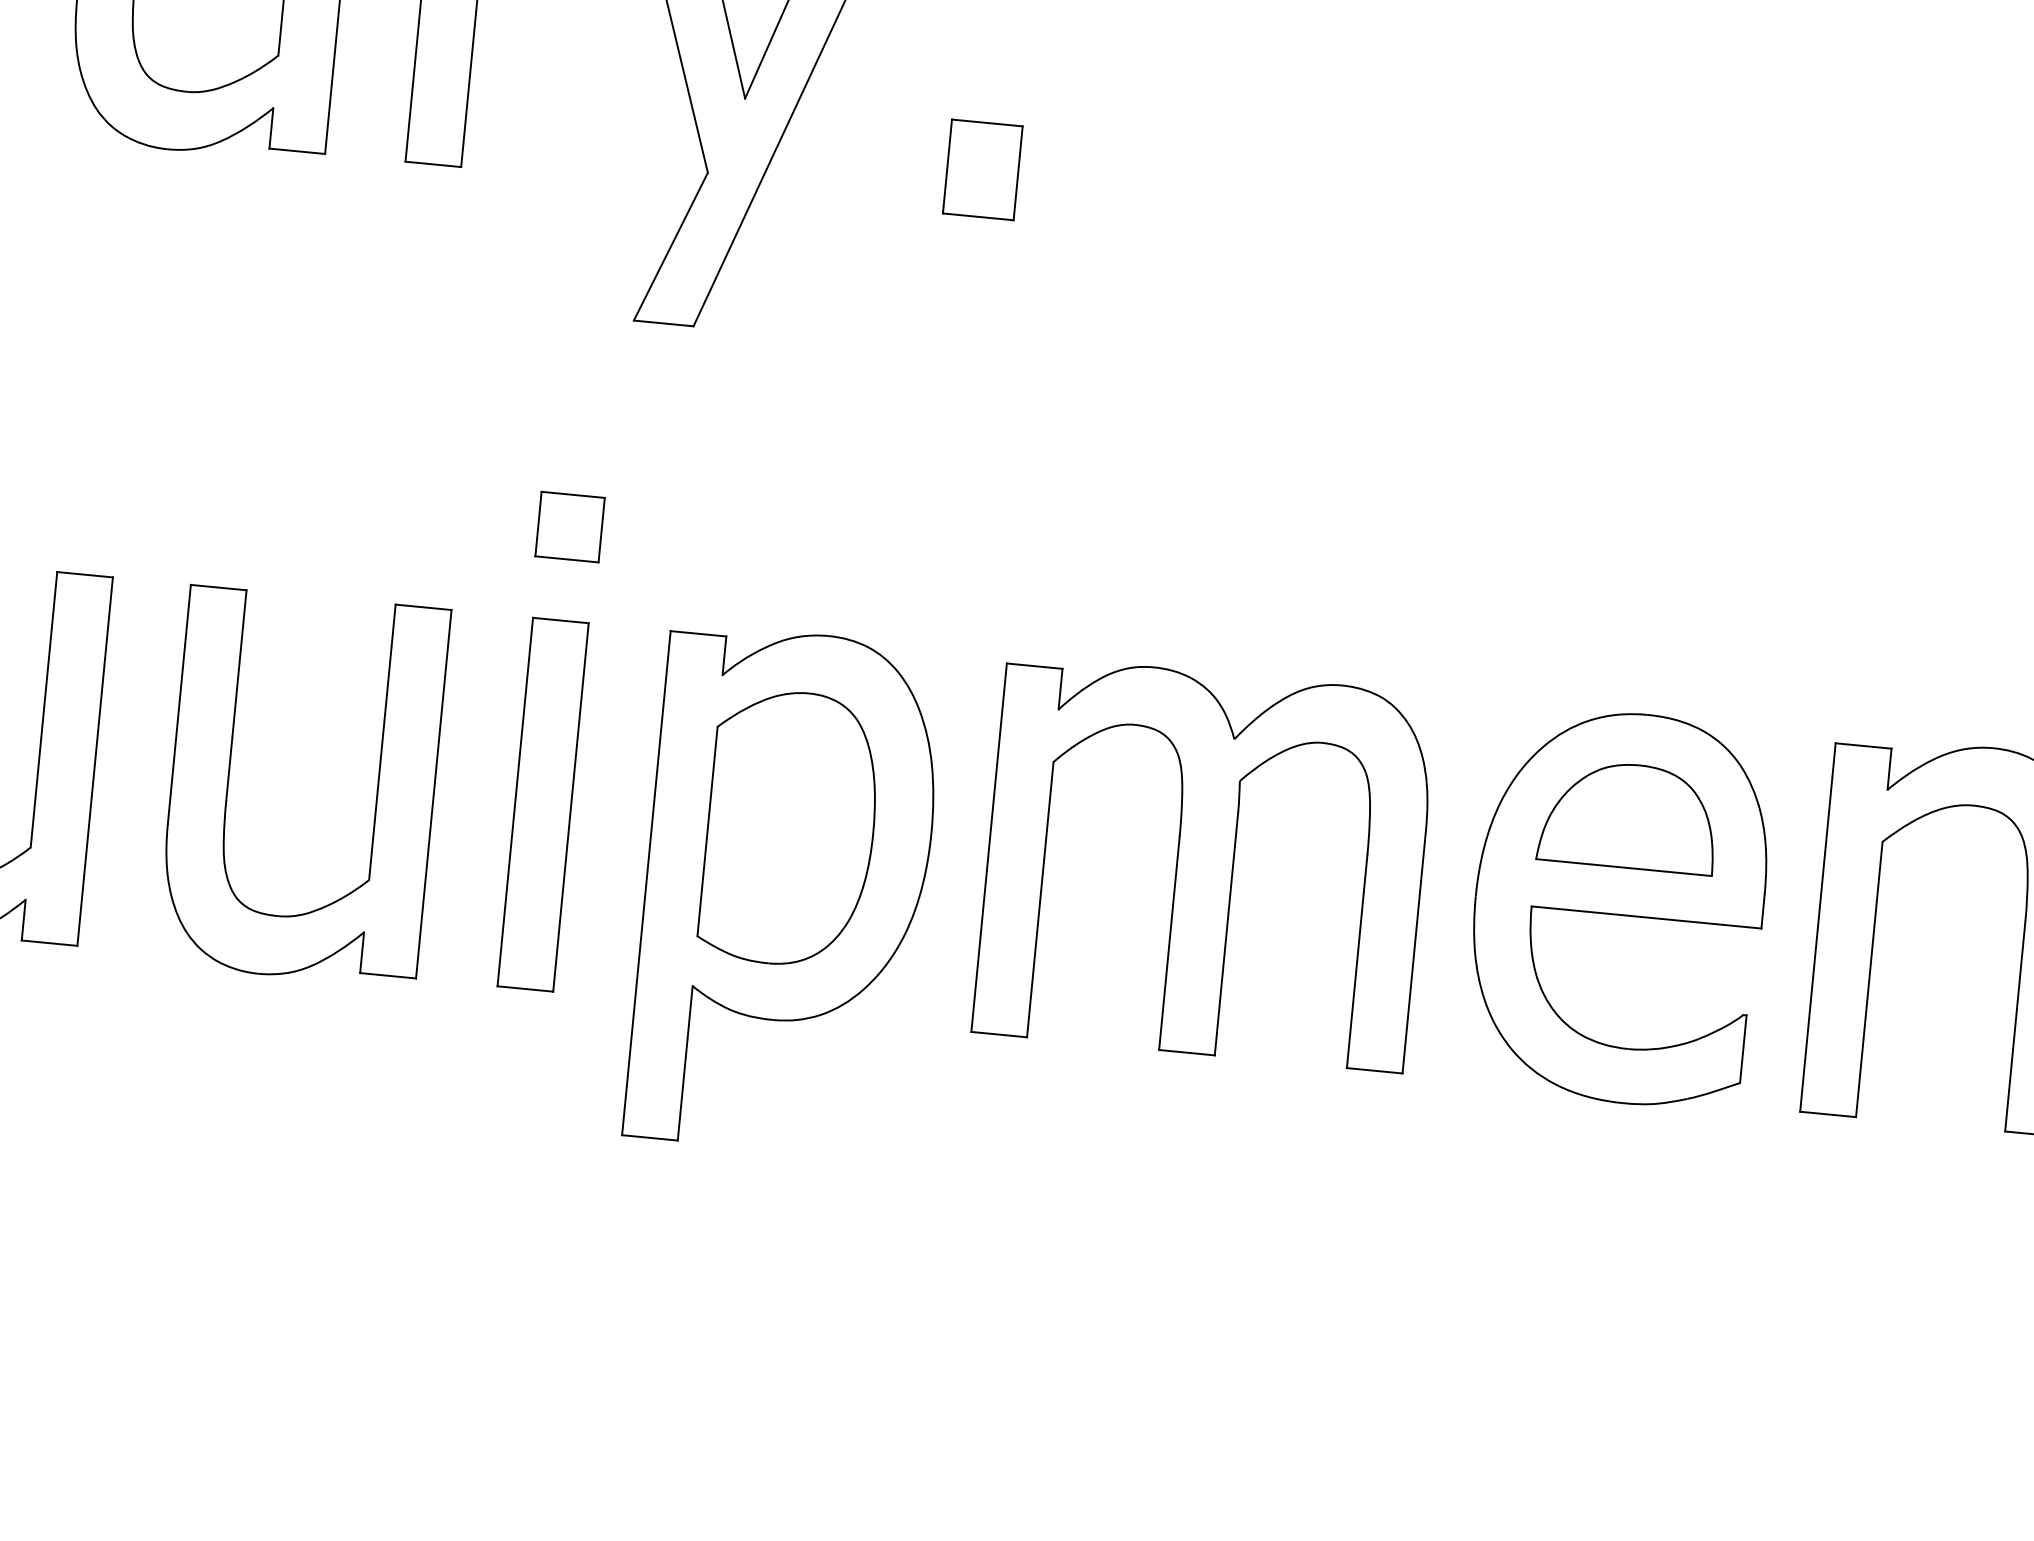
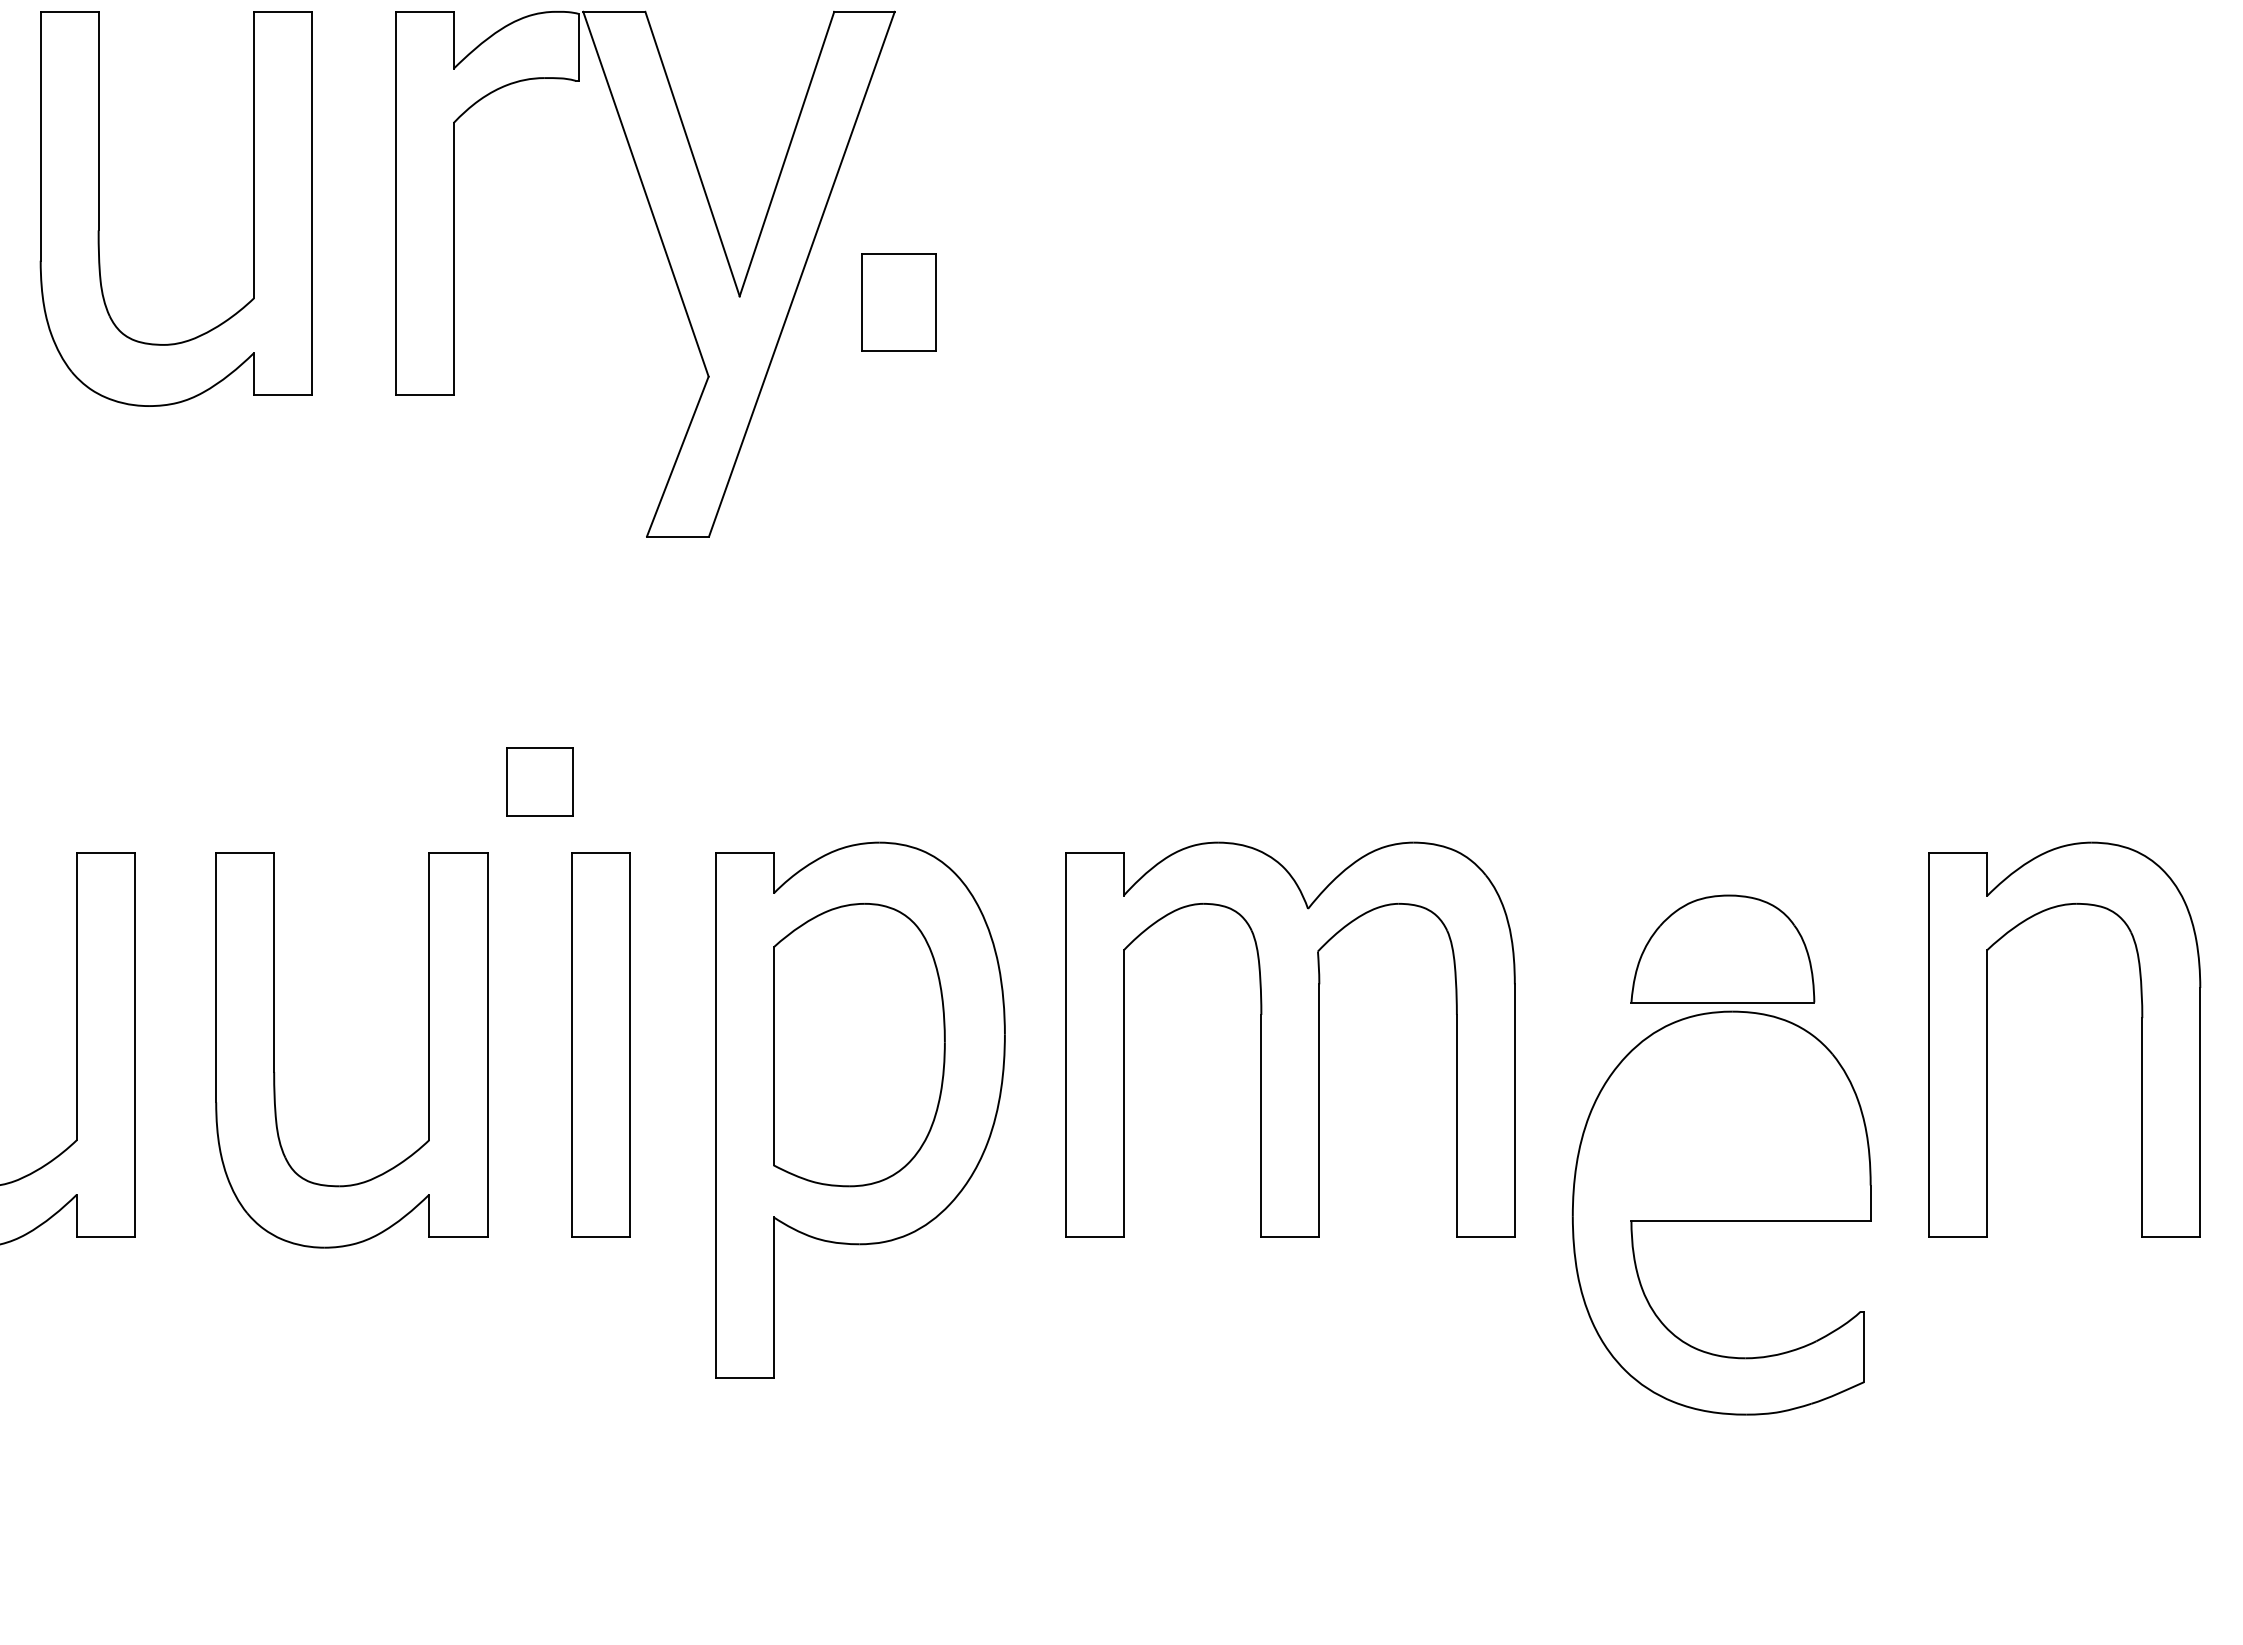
part: (982, 169) -> (898, 302), moved
part: (569, 526) -> (539, 781), moved
part: (1618, 906) -> (1721, 1212), moved

